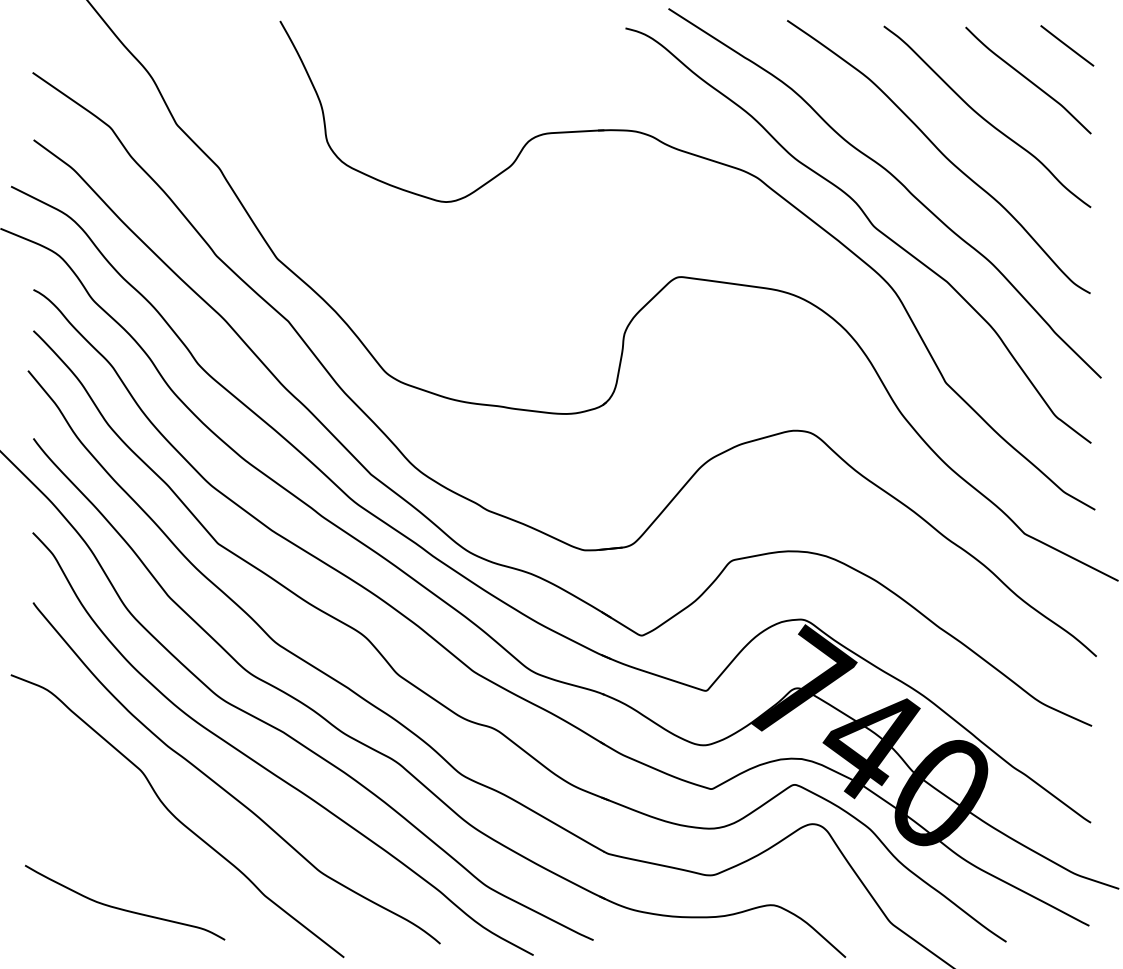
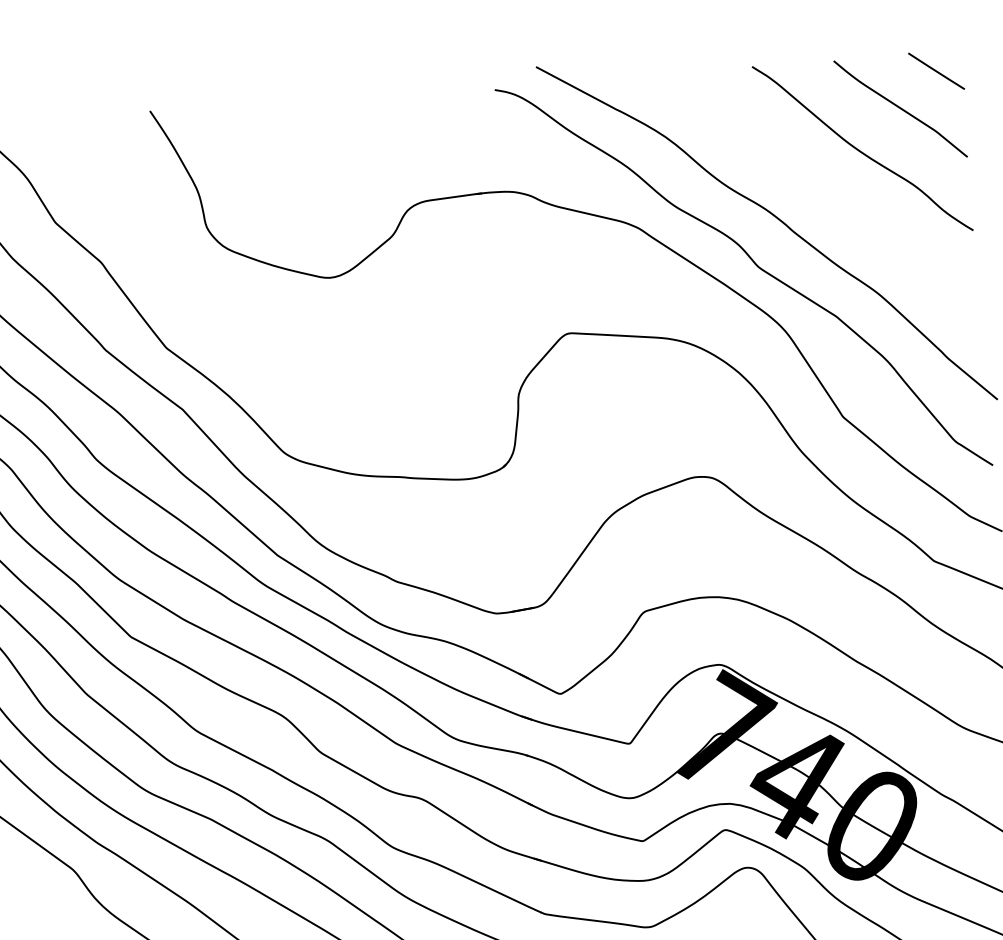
curve: (940, 153) -> (818, 188), removed

